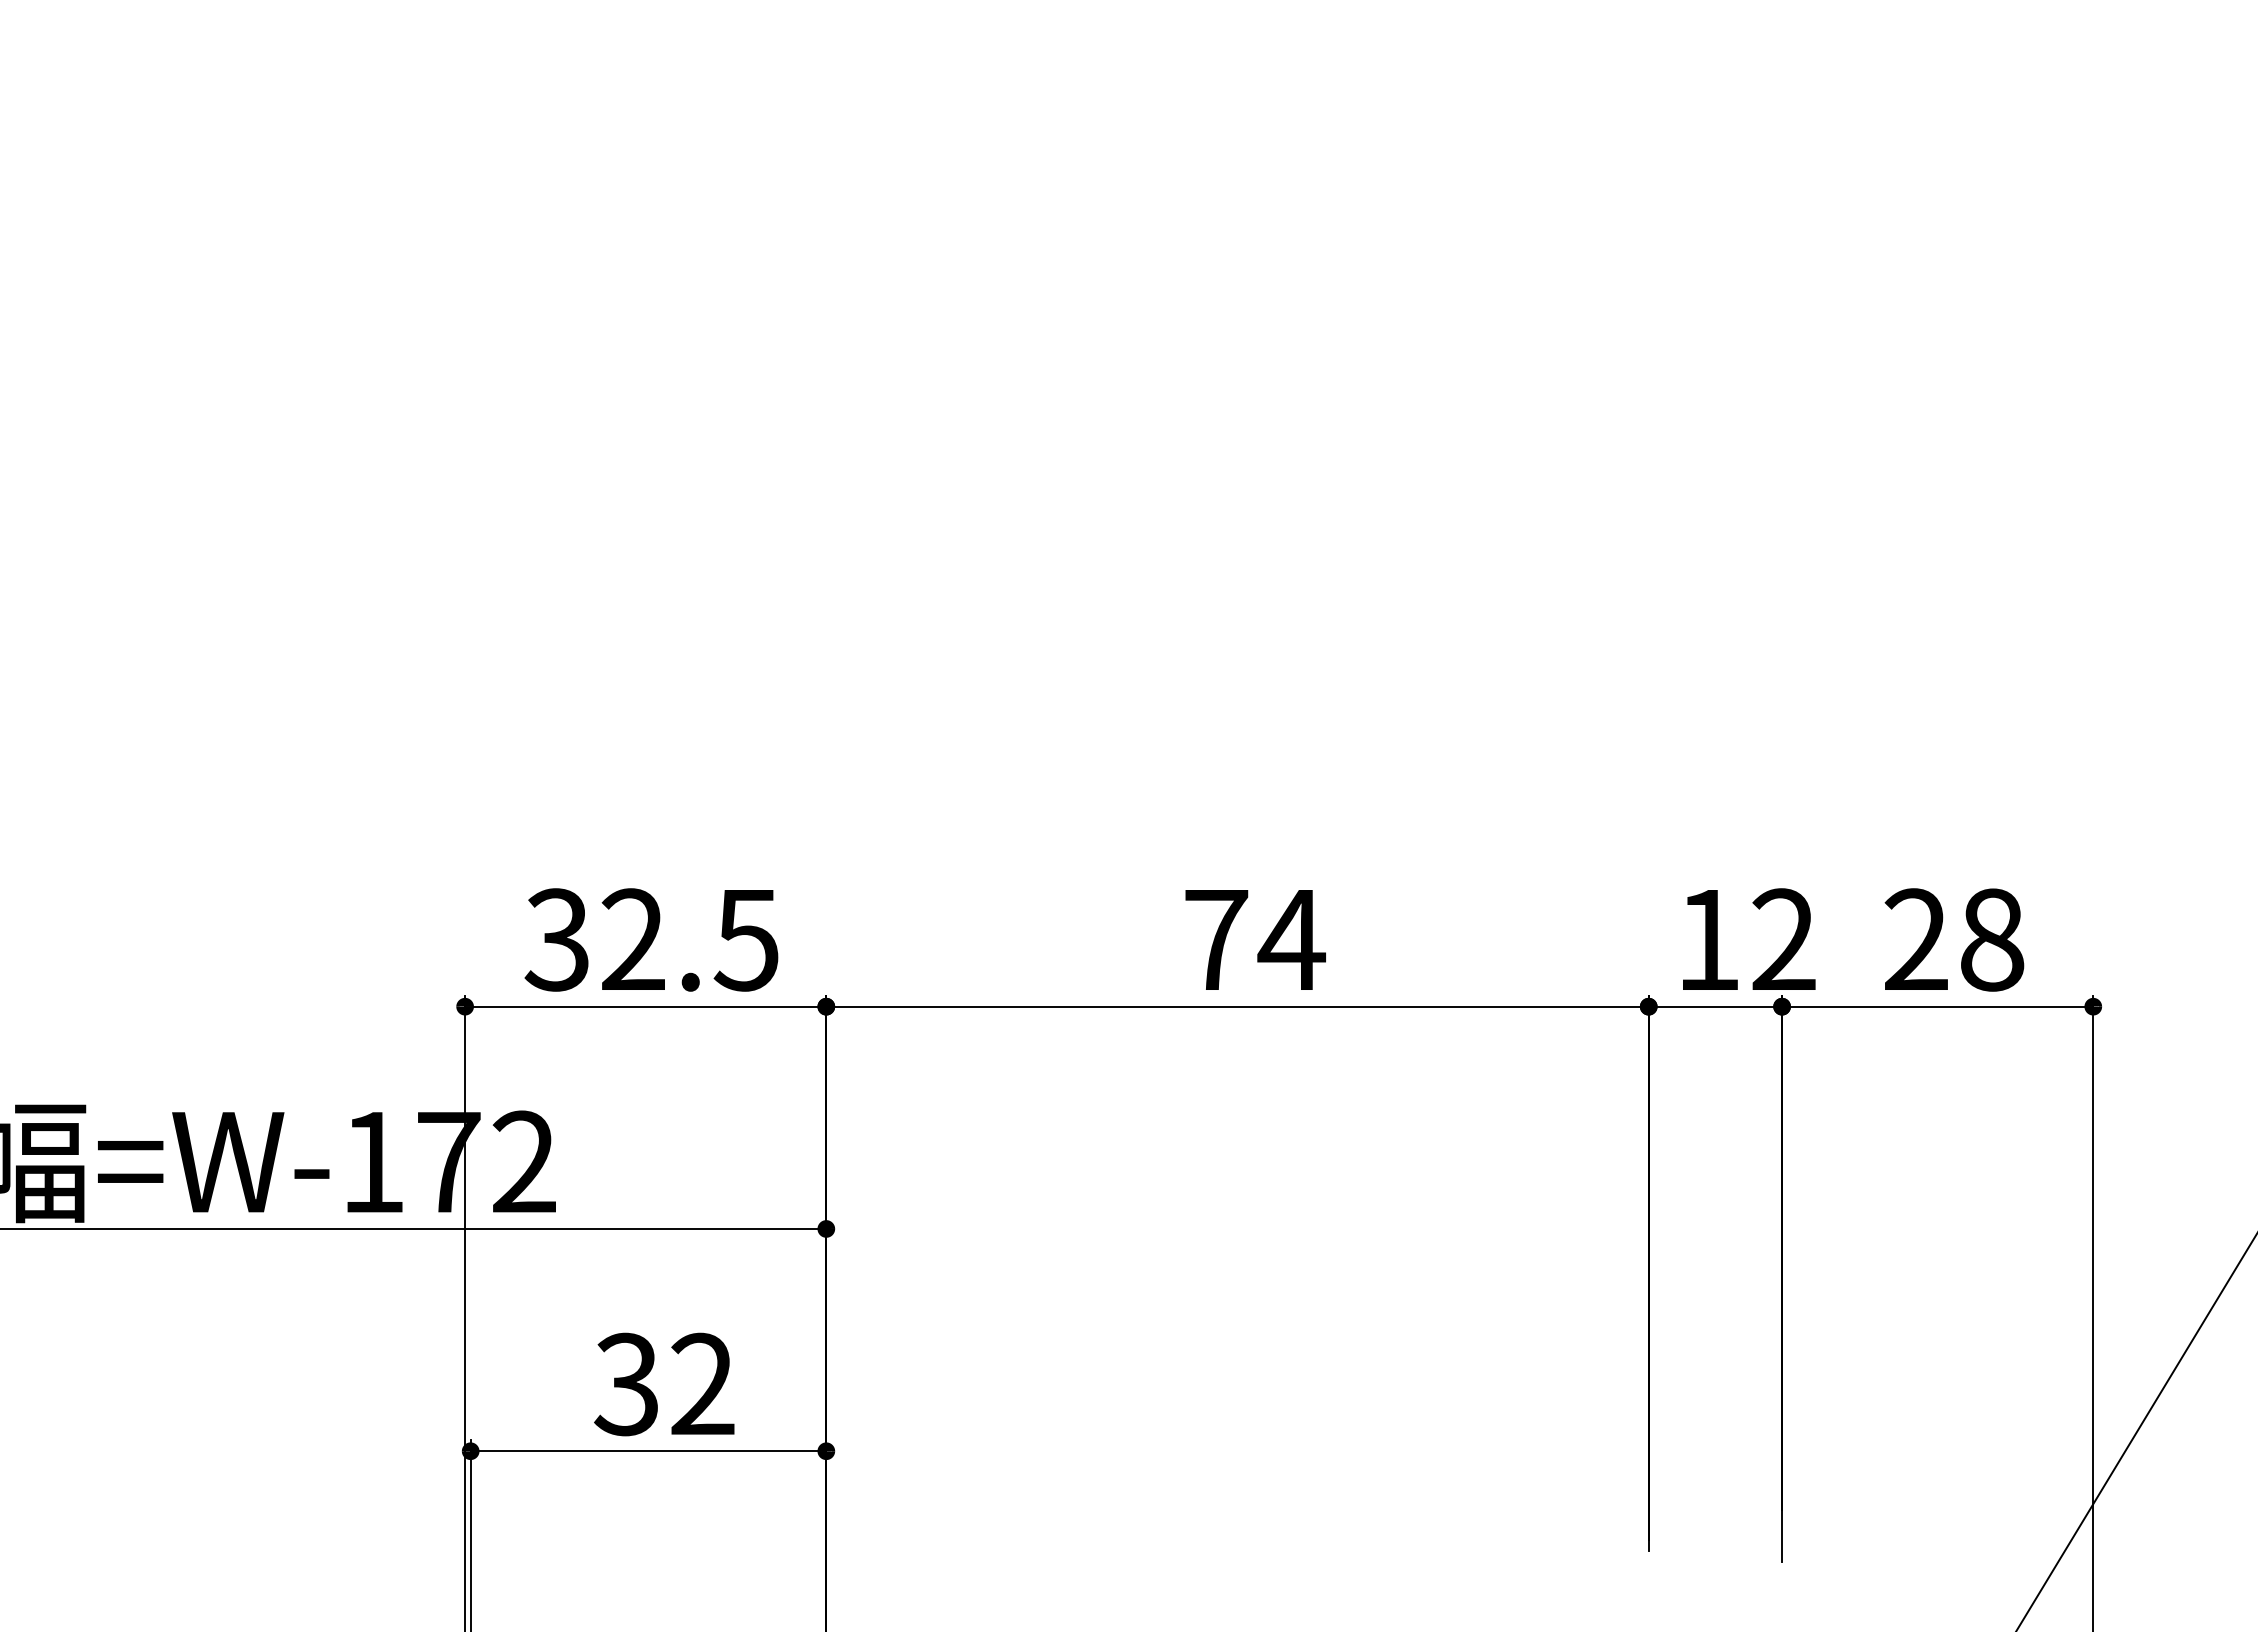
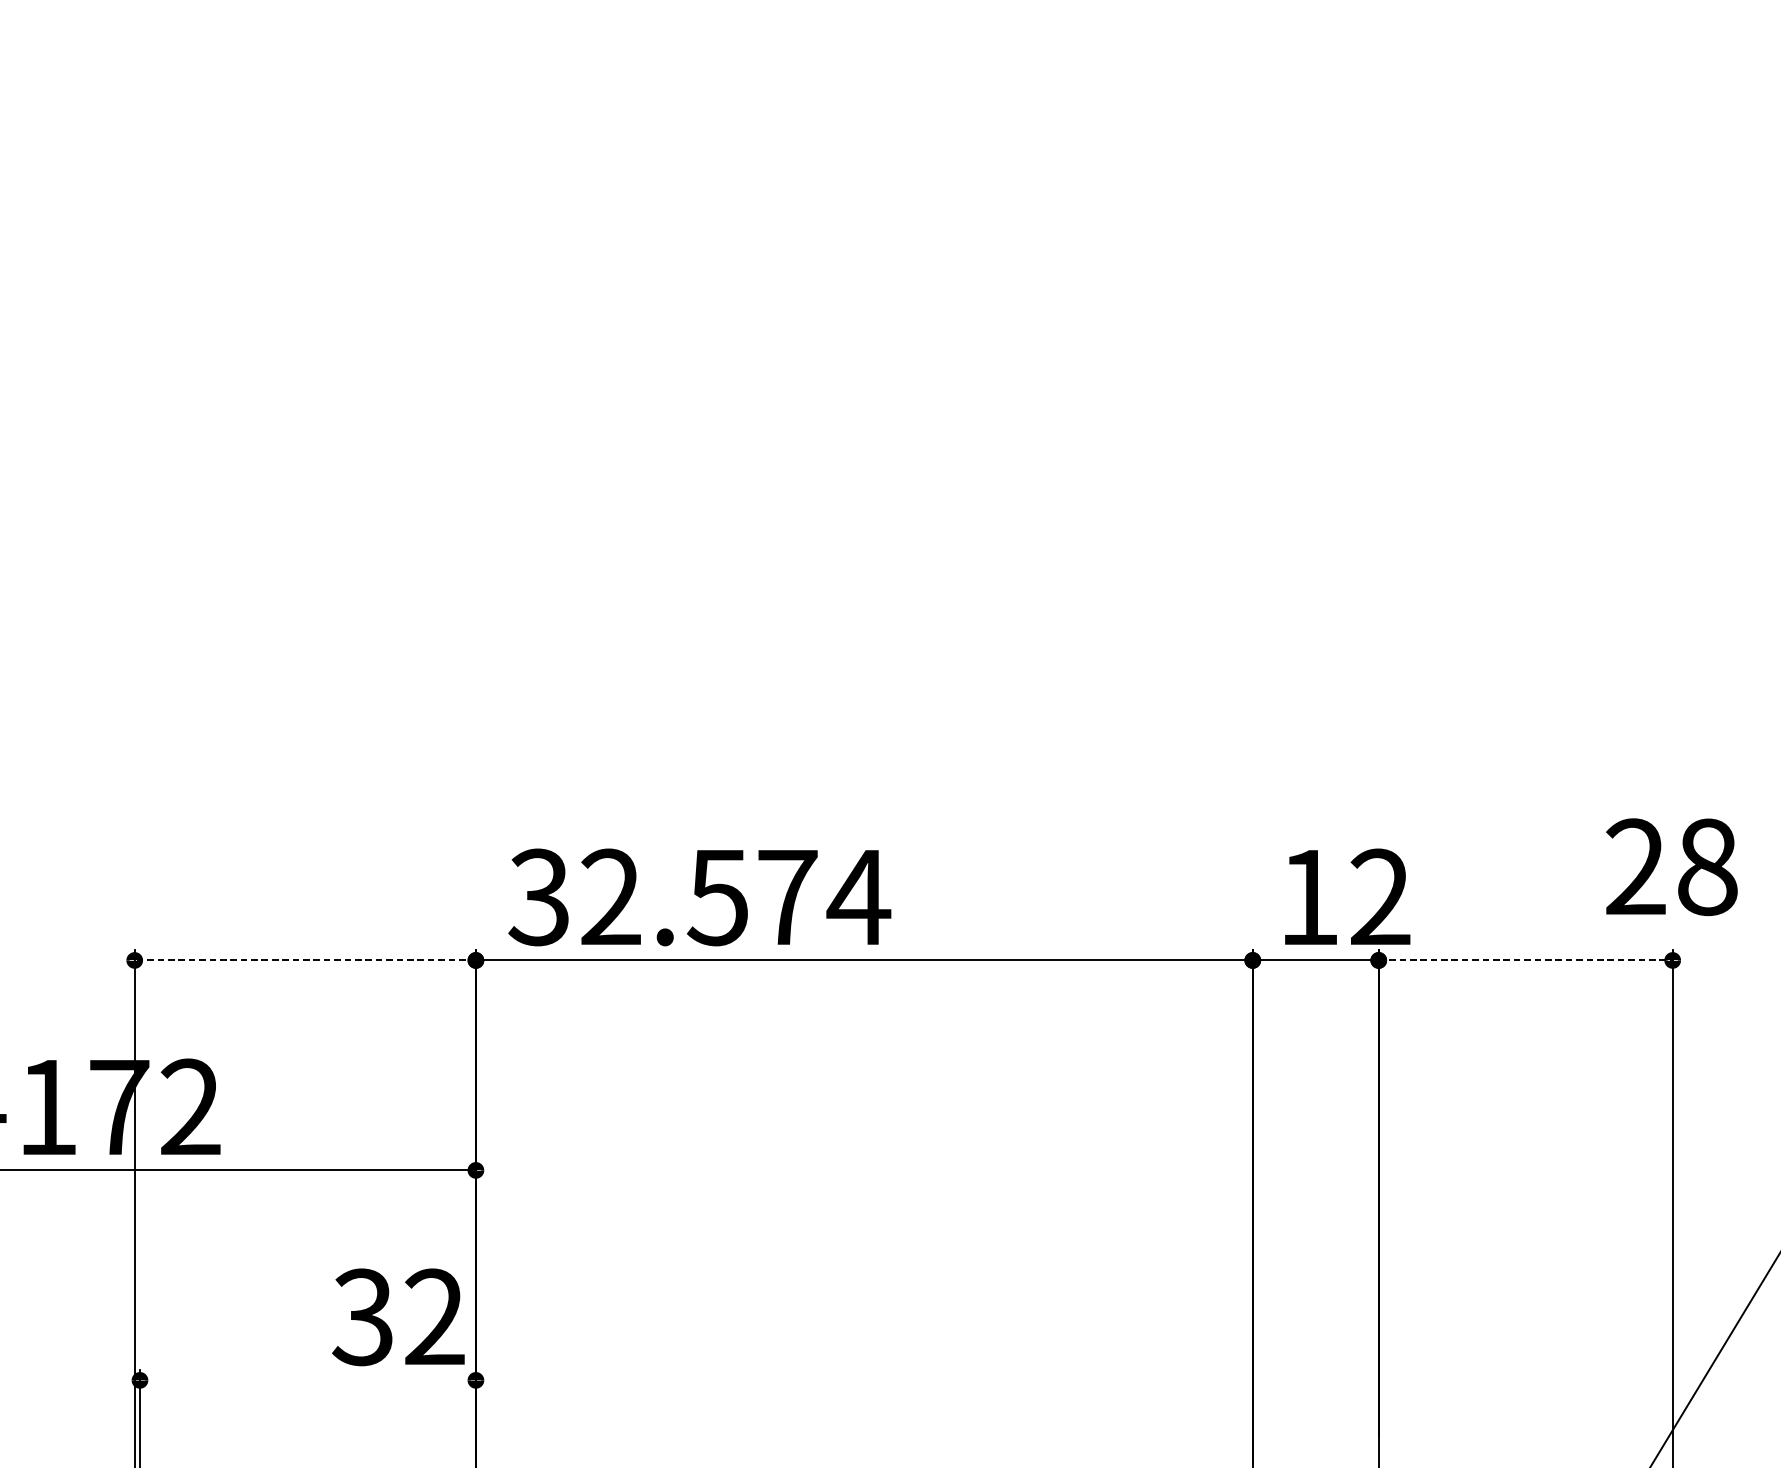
text: (651, 939) -> (628, 896), moved
text: (1255, 939) -> (824, 896), moved
text: (1954, 939) -> (1671, 866), moved
line: (645, 1006) -> (305, 960), solid -> dashed
line: (1937, 1006) -> (1525, 960), solid -> dashed
text: (664, 1384) -> (398, 1317), moved
line: (648, 1451) -> (307, 1380), removed

